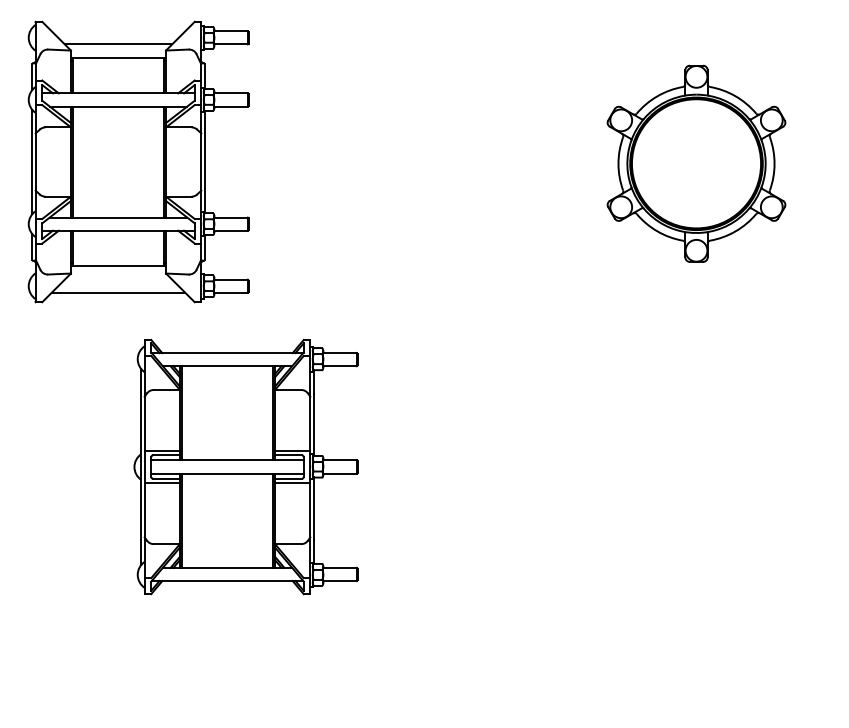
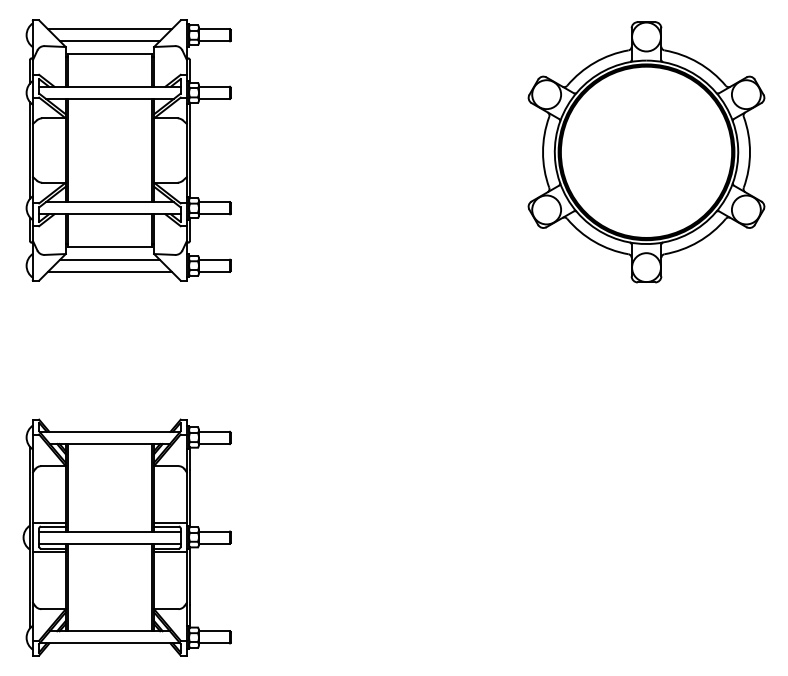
line: (118, 31) -> (109, 29), added
part: (696, 163) -> (646, 151), size x1.43
line: (118, 279) -> (109, 259), added
part: (245, 466) -> (126, 537), moved

